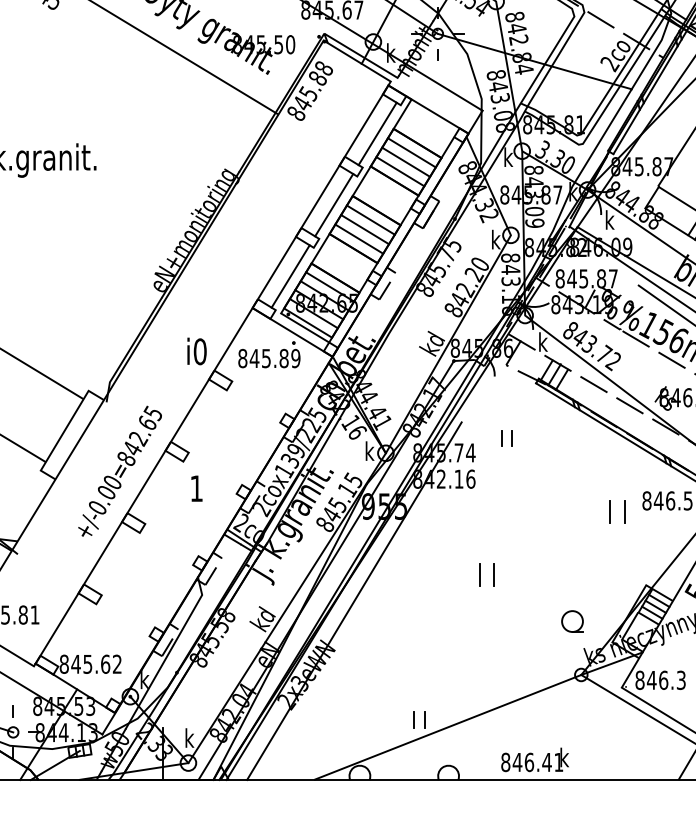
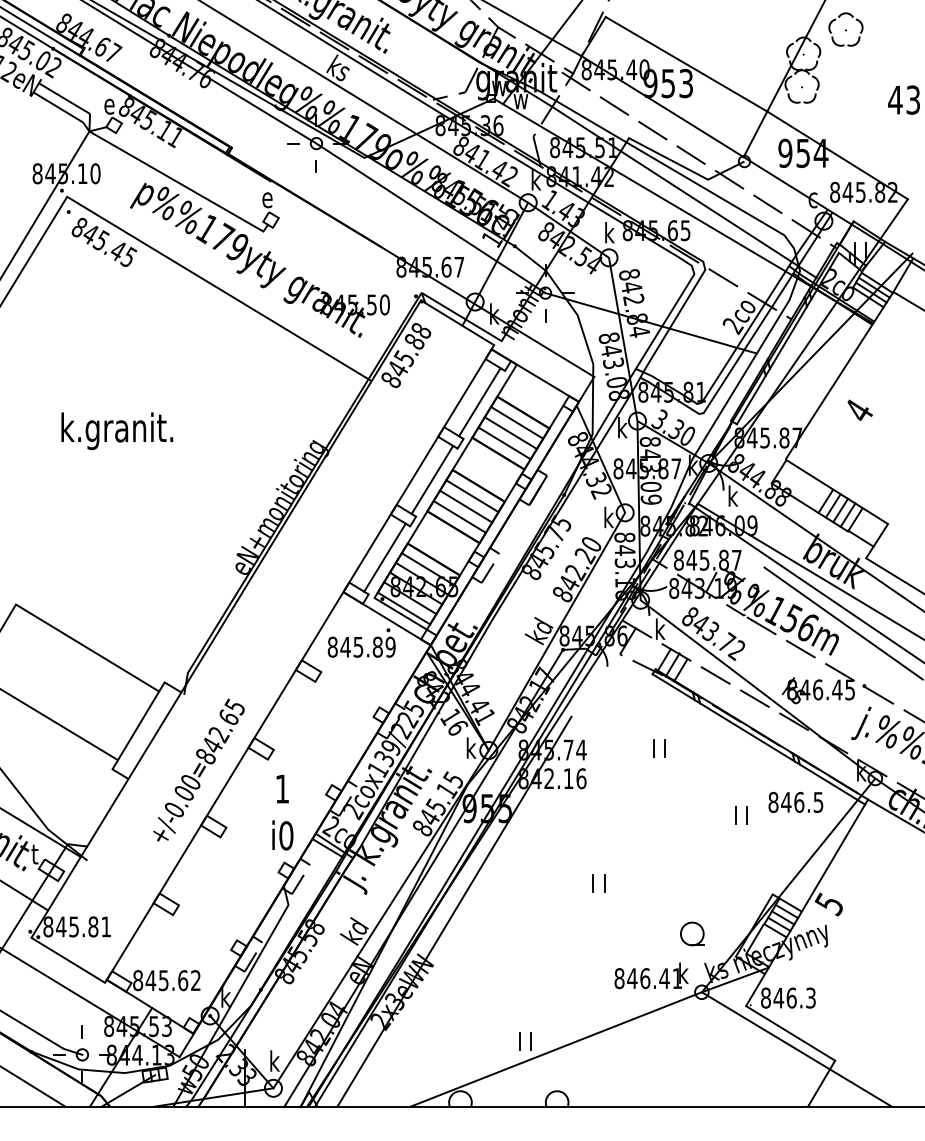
text: (196, 351) -> (282, 835), moved
part: (506, 438) -> (659, 748), moved
part: (617, 512) -> (741, 815), size x0.71
part: (486, 575) -> (598, 883), size x0.71
text: (535, 759) -> (651, 975), moved

